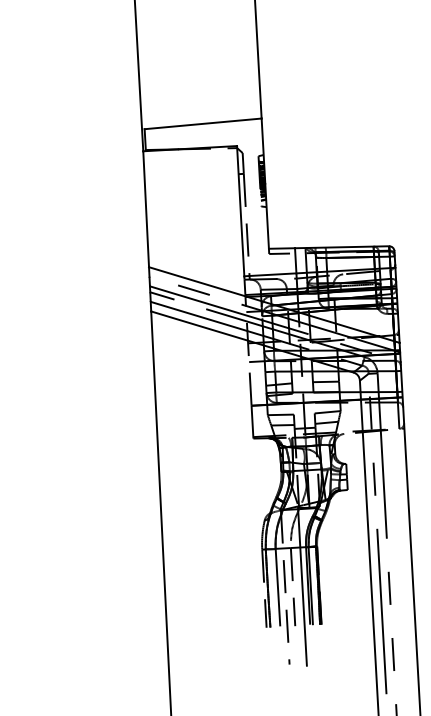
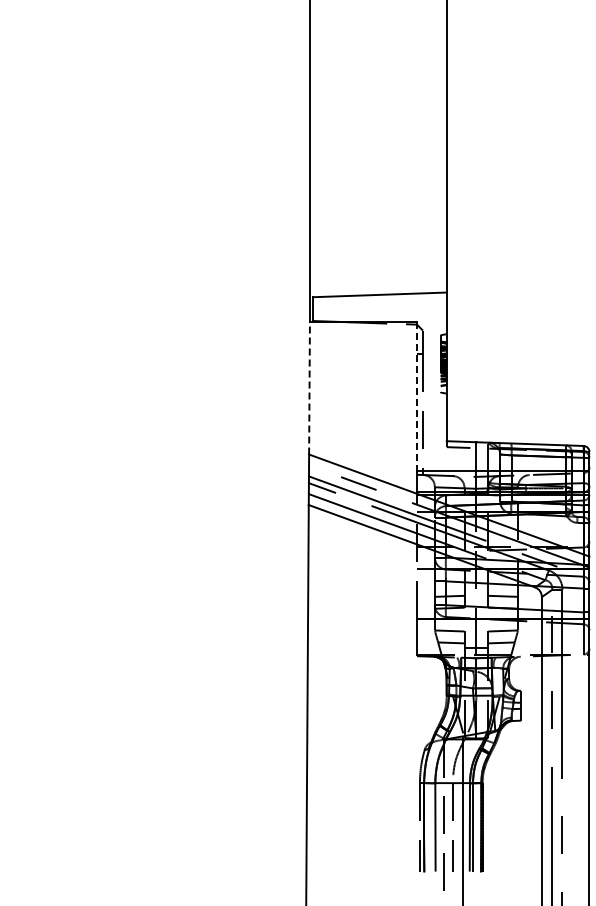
line: (146, 208) -> (309, 387), solid -> dashed
line: (241, 211) -> (417, 397), solid -> dashed

